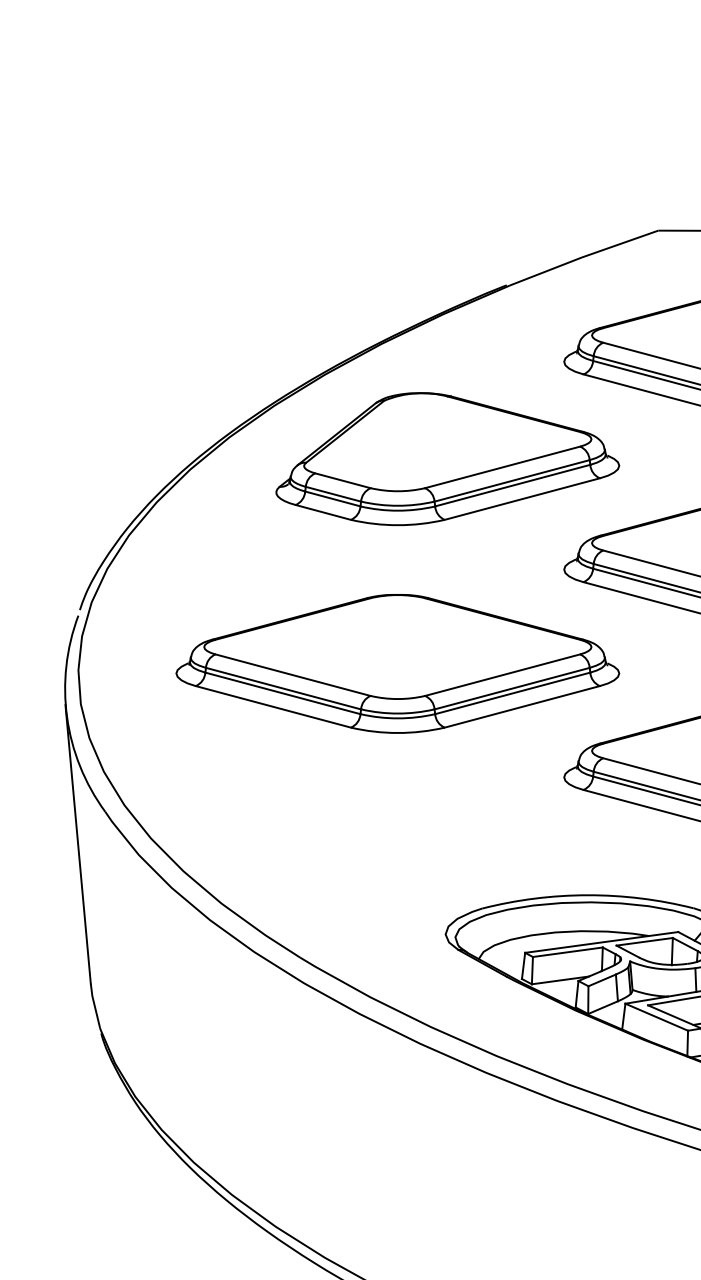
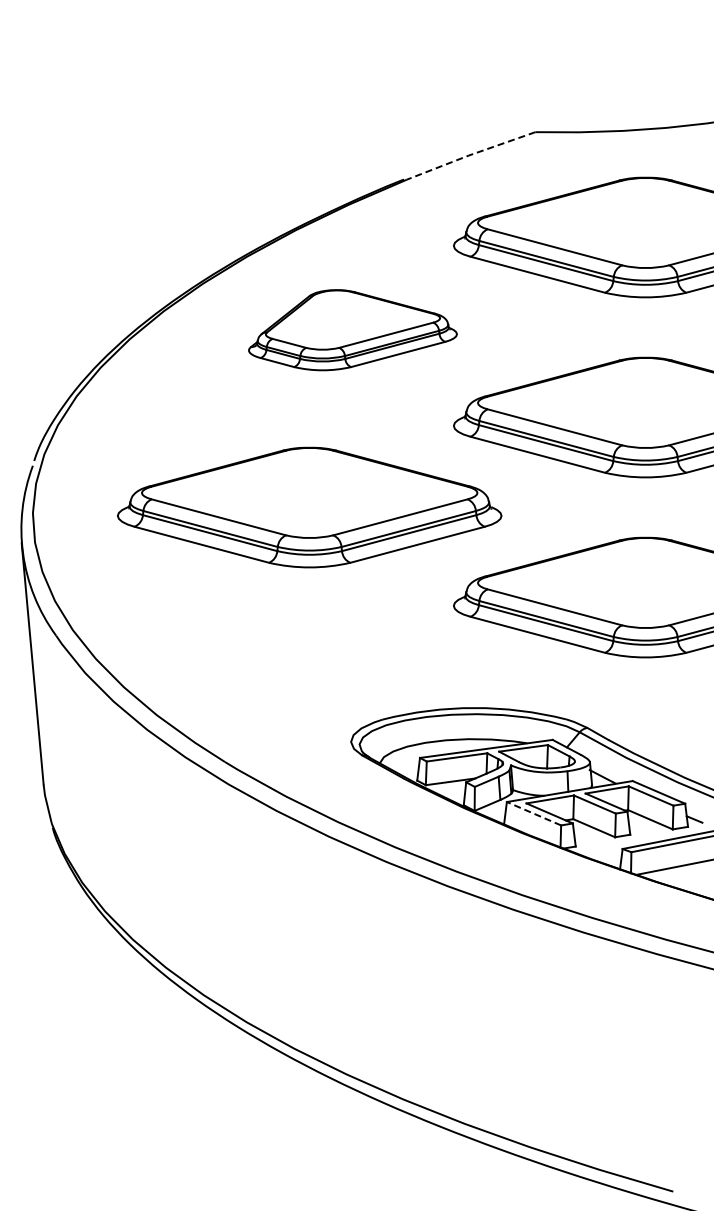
line: (582, 257) -> (469, 155), solid -> dashed
part: (447, 459) -> (352, 330), size x0.7
line: (657, 1016) -> (534, 813), solid -> dashed

